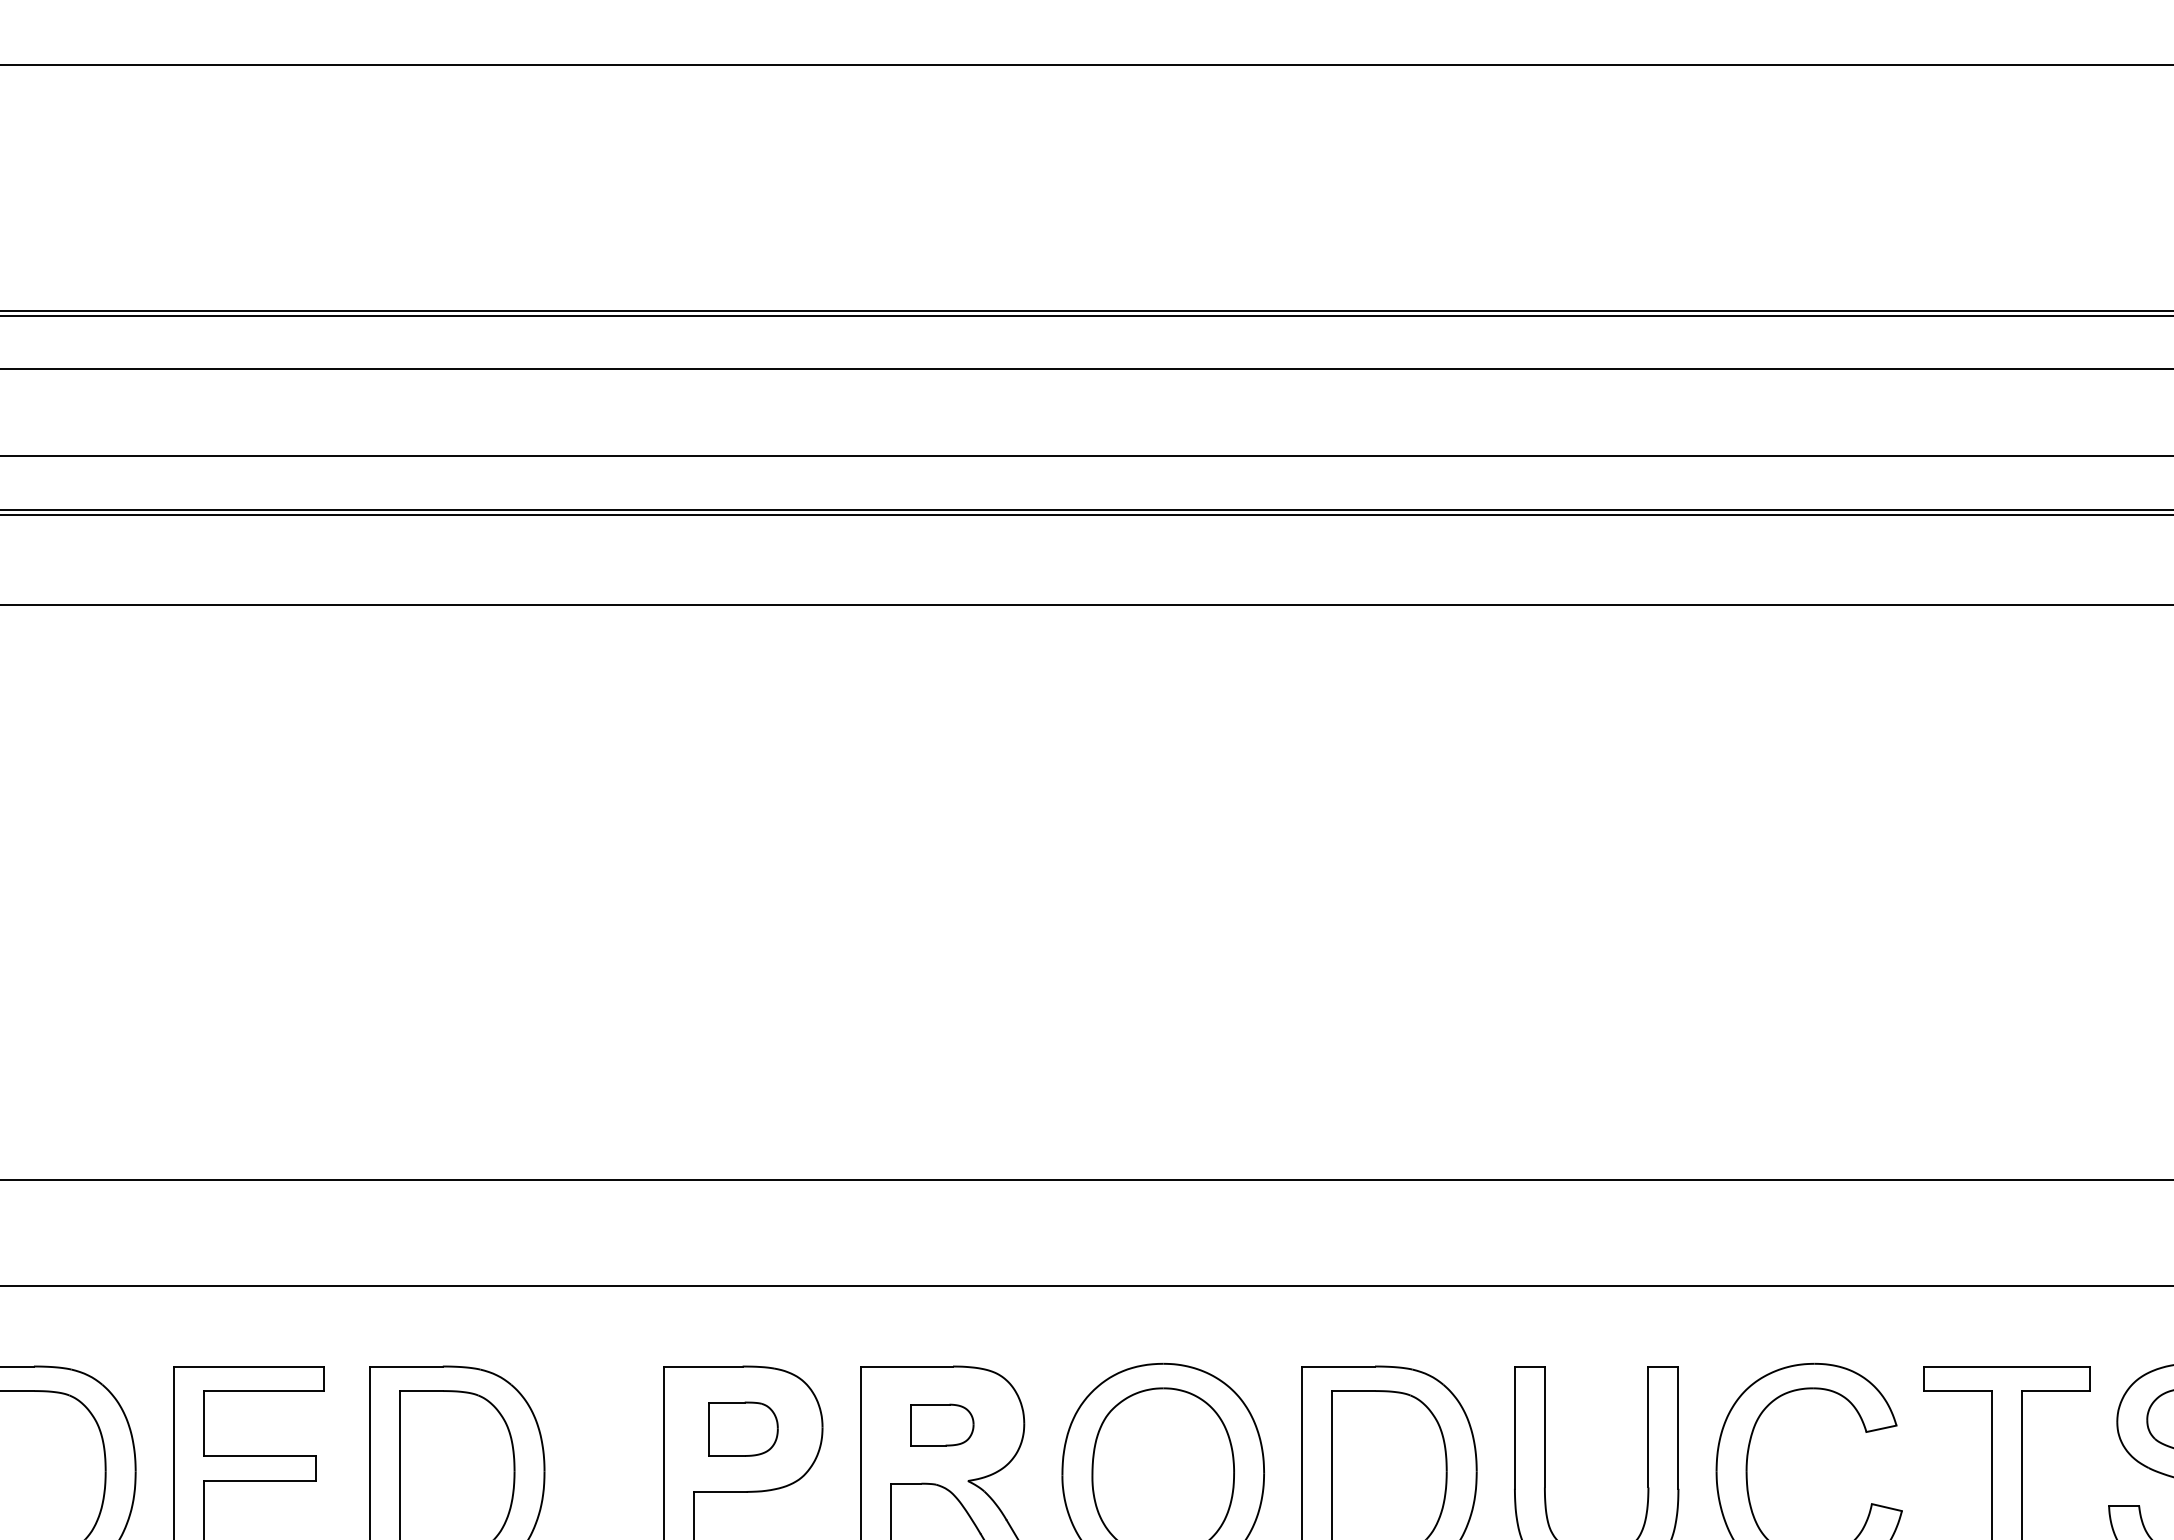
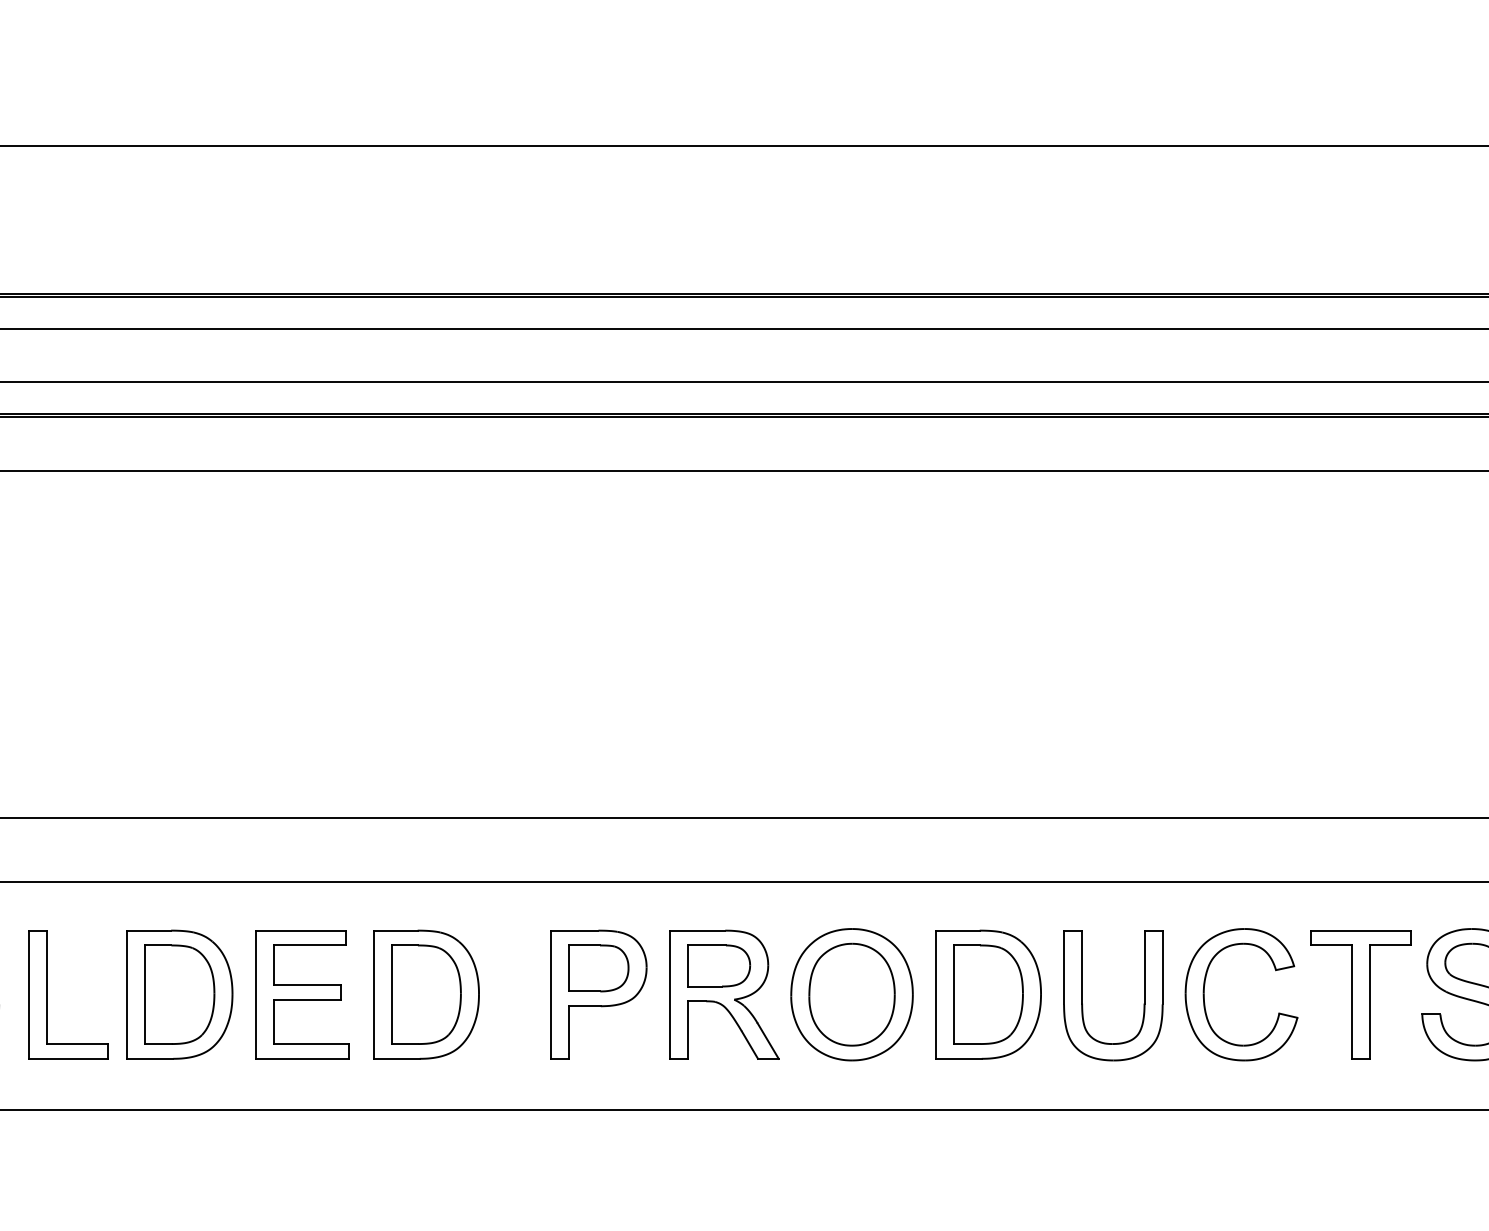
part: (941, 1424) -> (718, 965), size x1.67
part: (742, 1429) -> (598, 968), size x1.43

